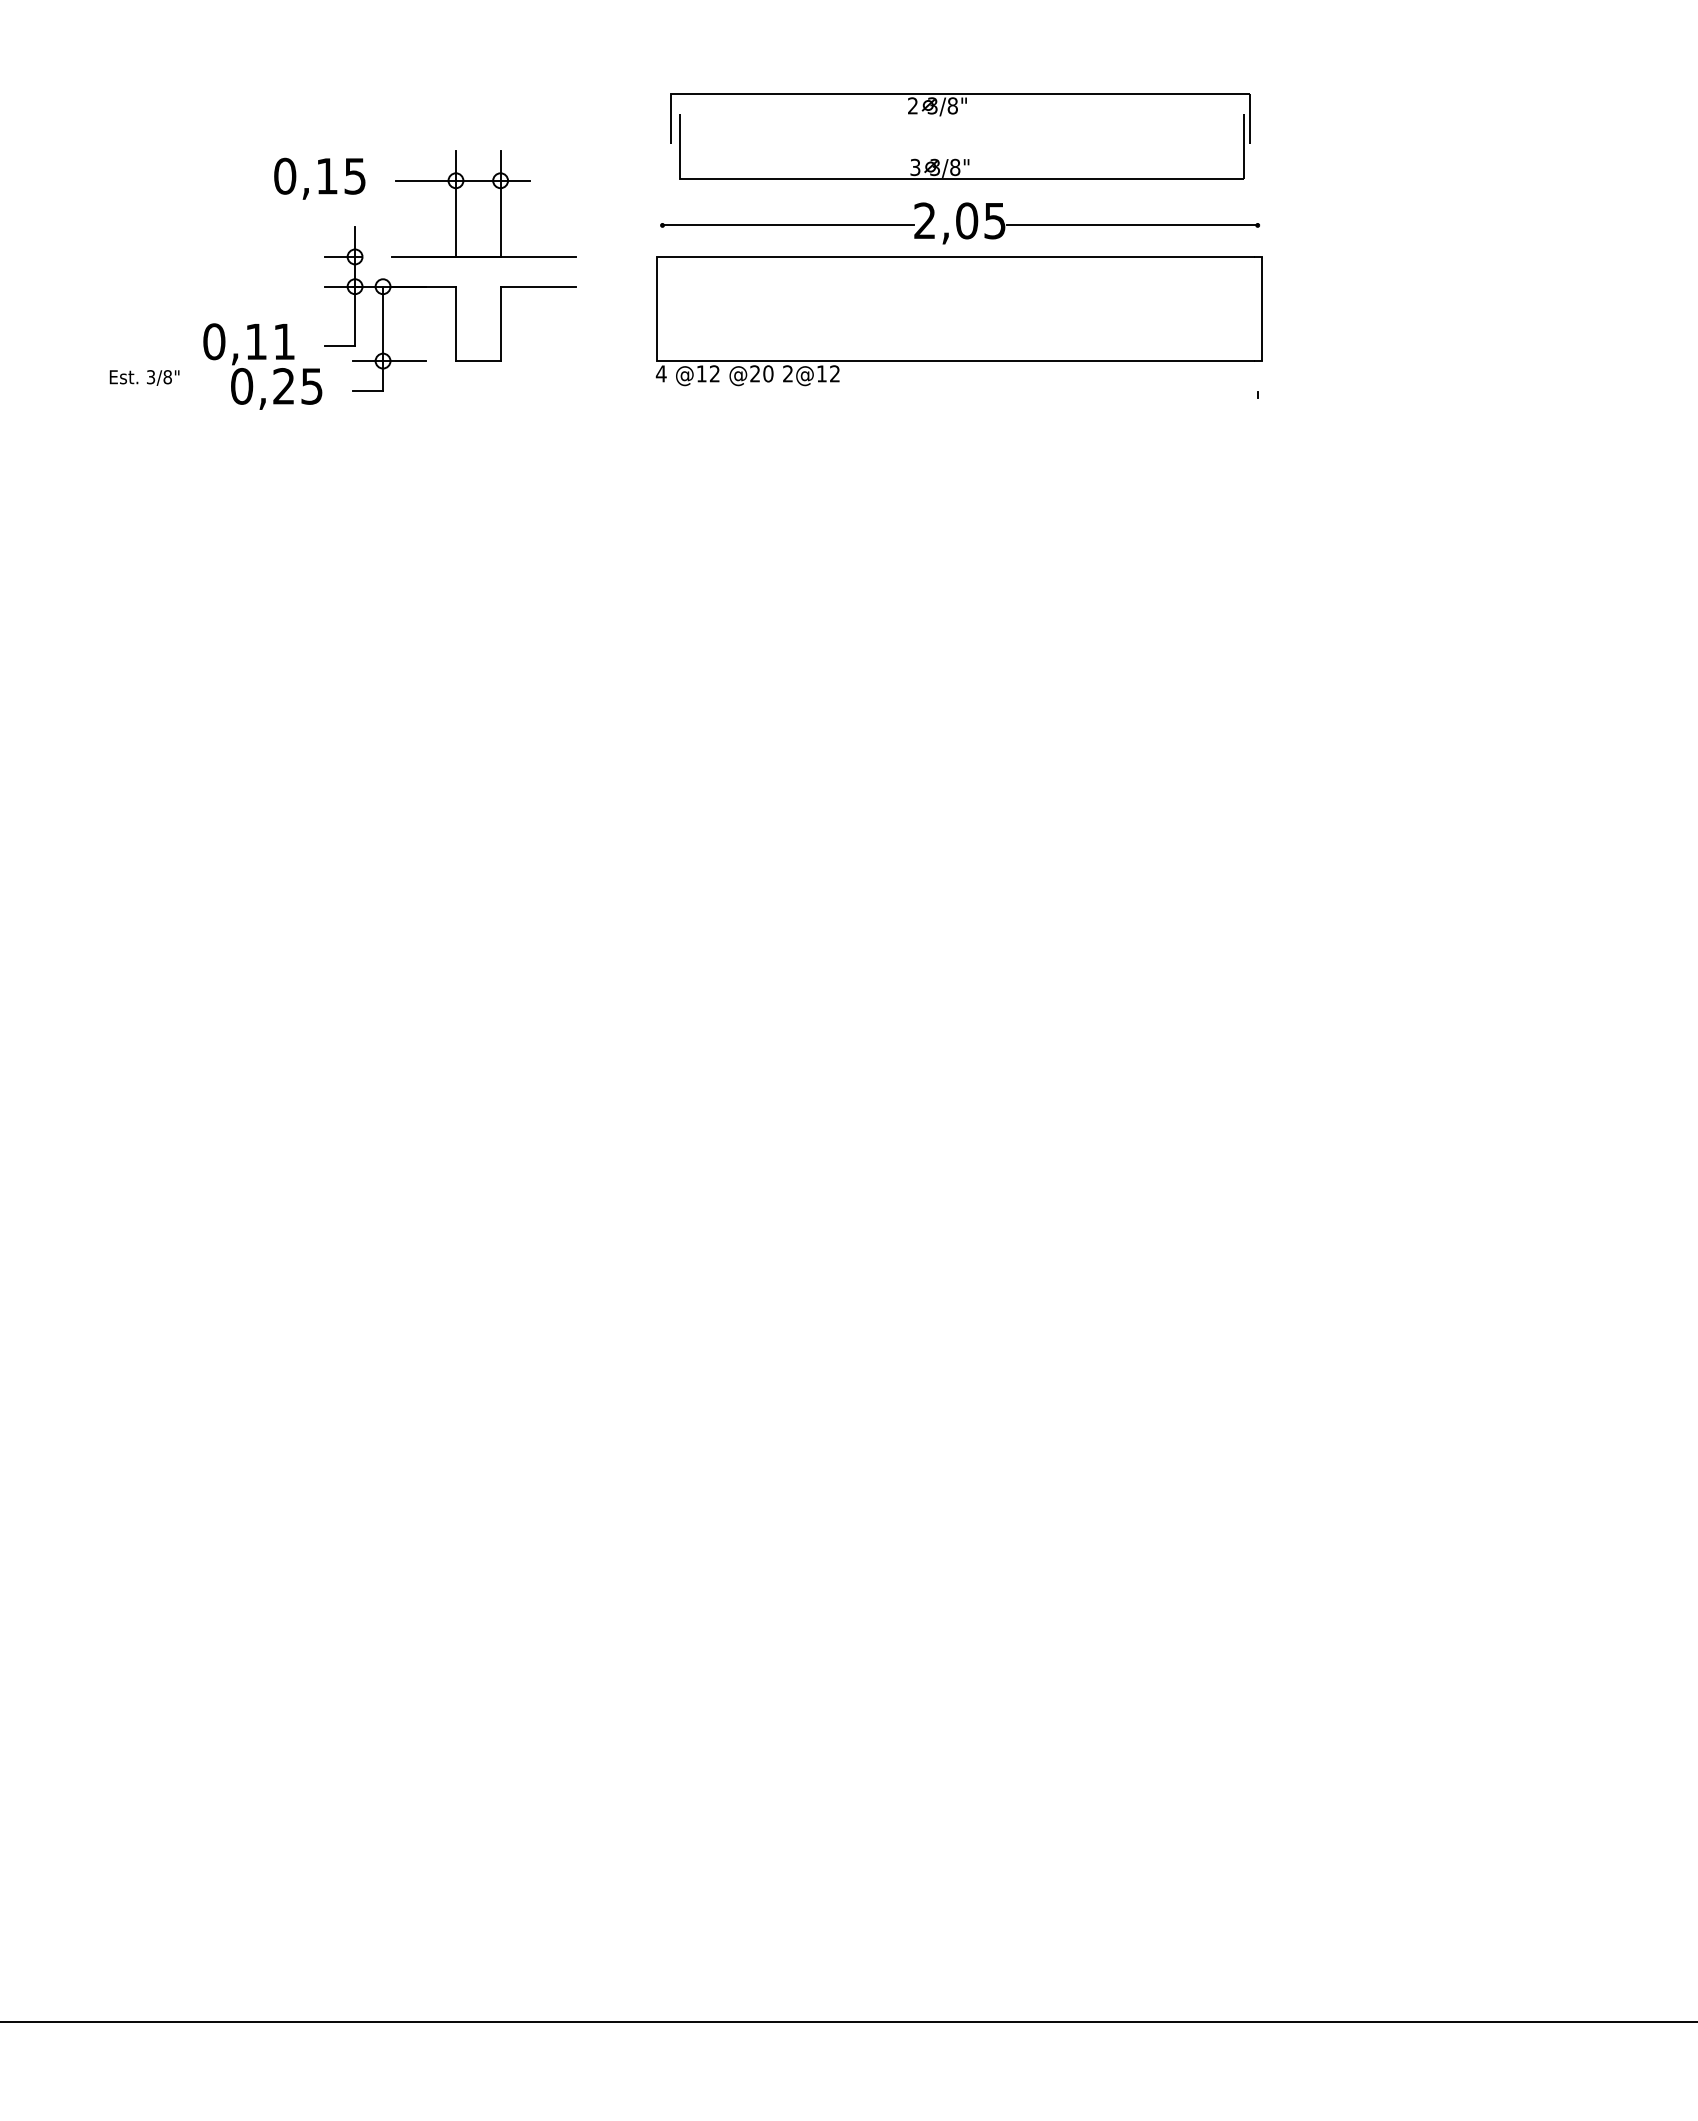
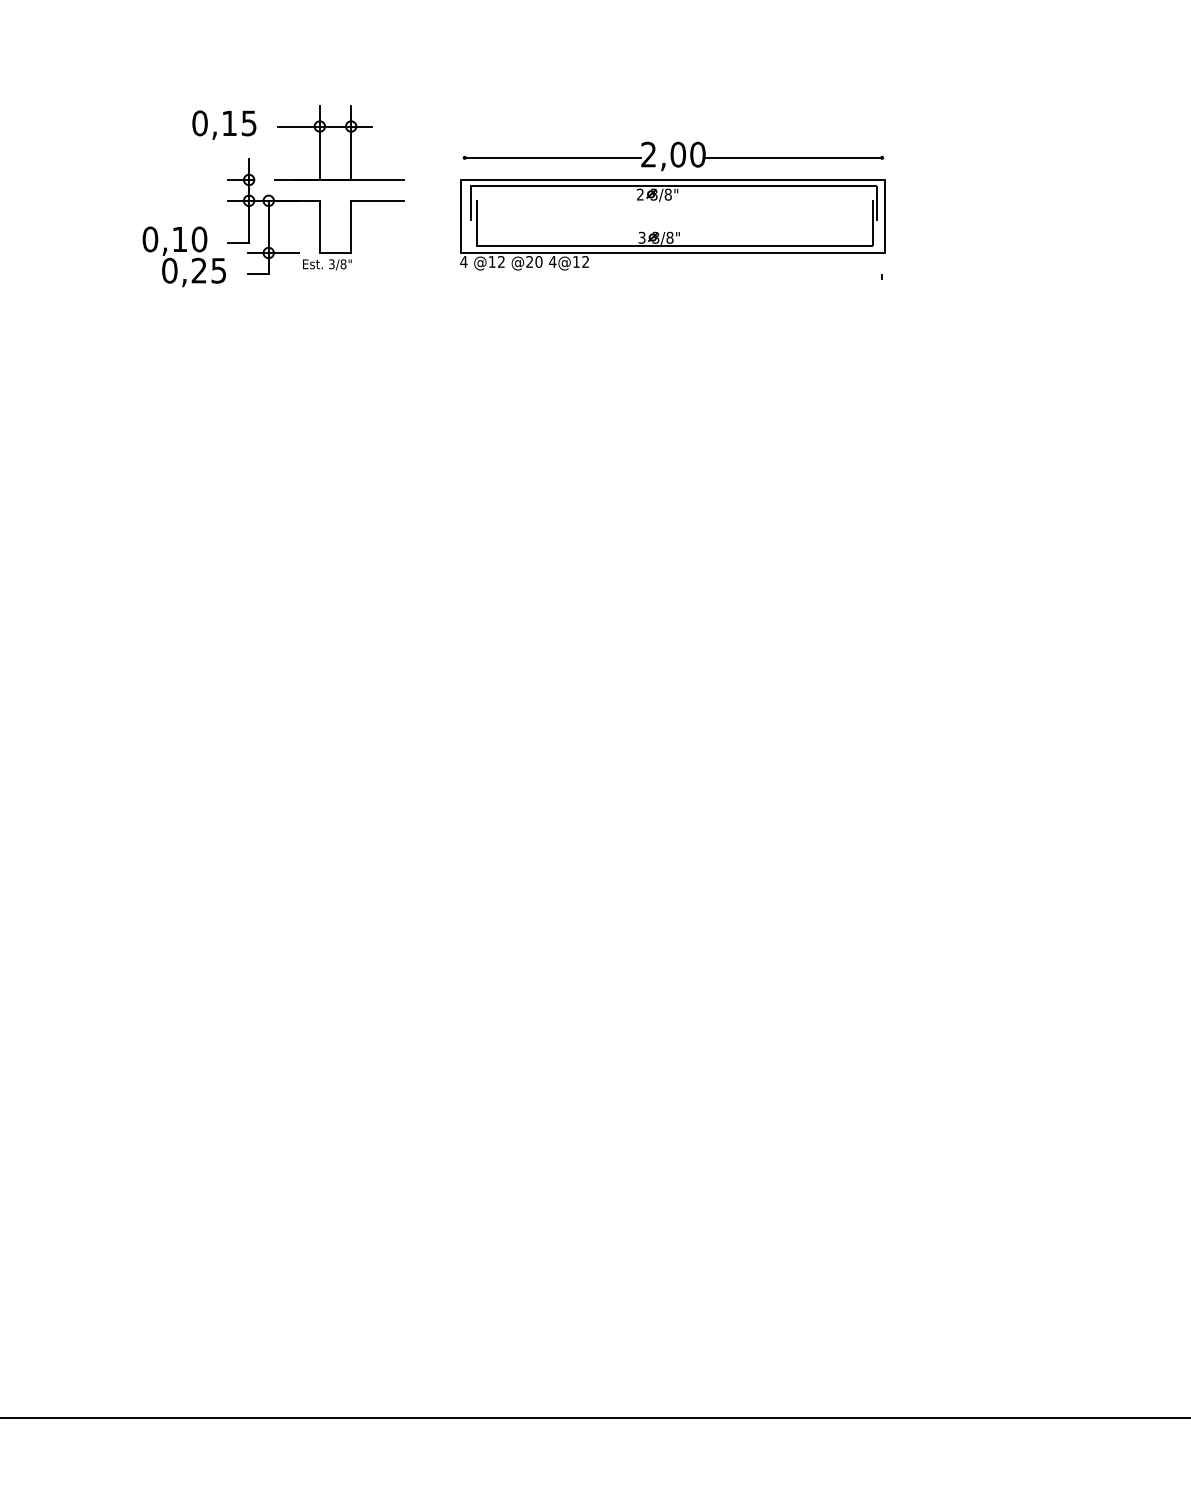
part: (955, 158) -> (670, 231), moved
text: (995, 220) -> (698, 154), 2,05 -> 2,00
text: (284, 341) -> (199, 239), 0,11 -> 0,10
text: (787, 373) -> (552, 261), 2@12 -> 4@12
text: (144, 377) -> (327, 264), moved

